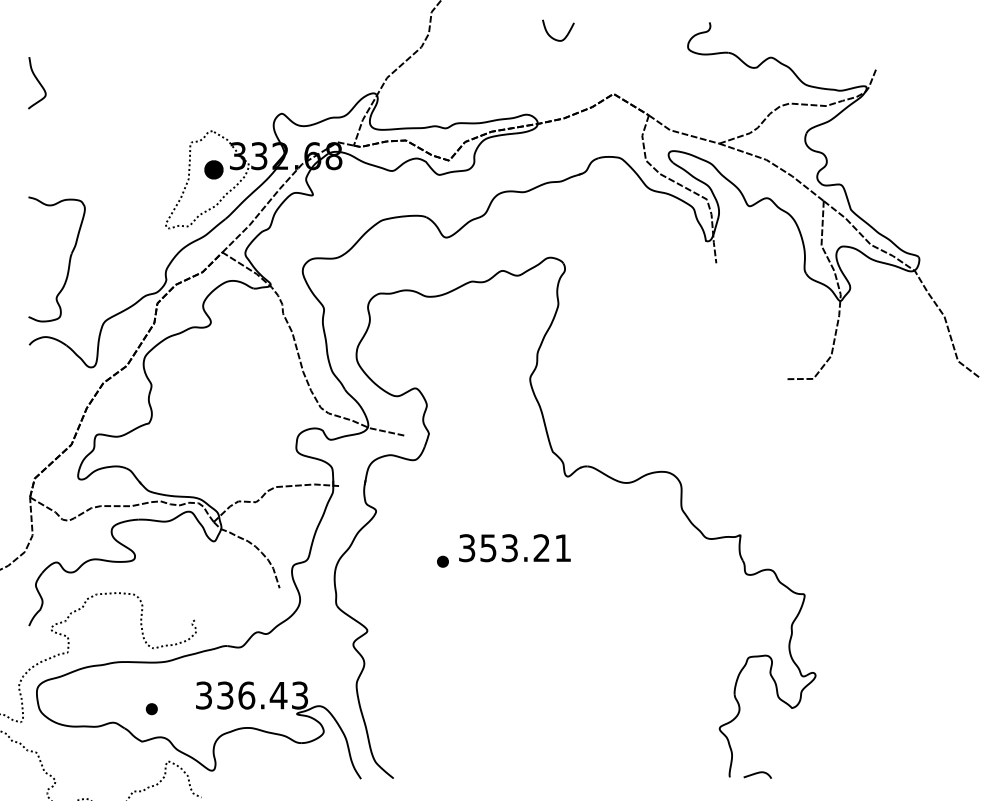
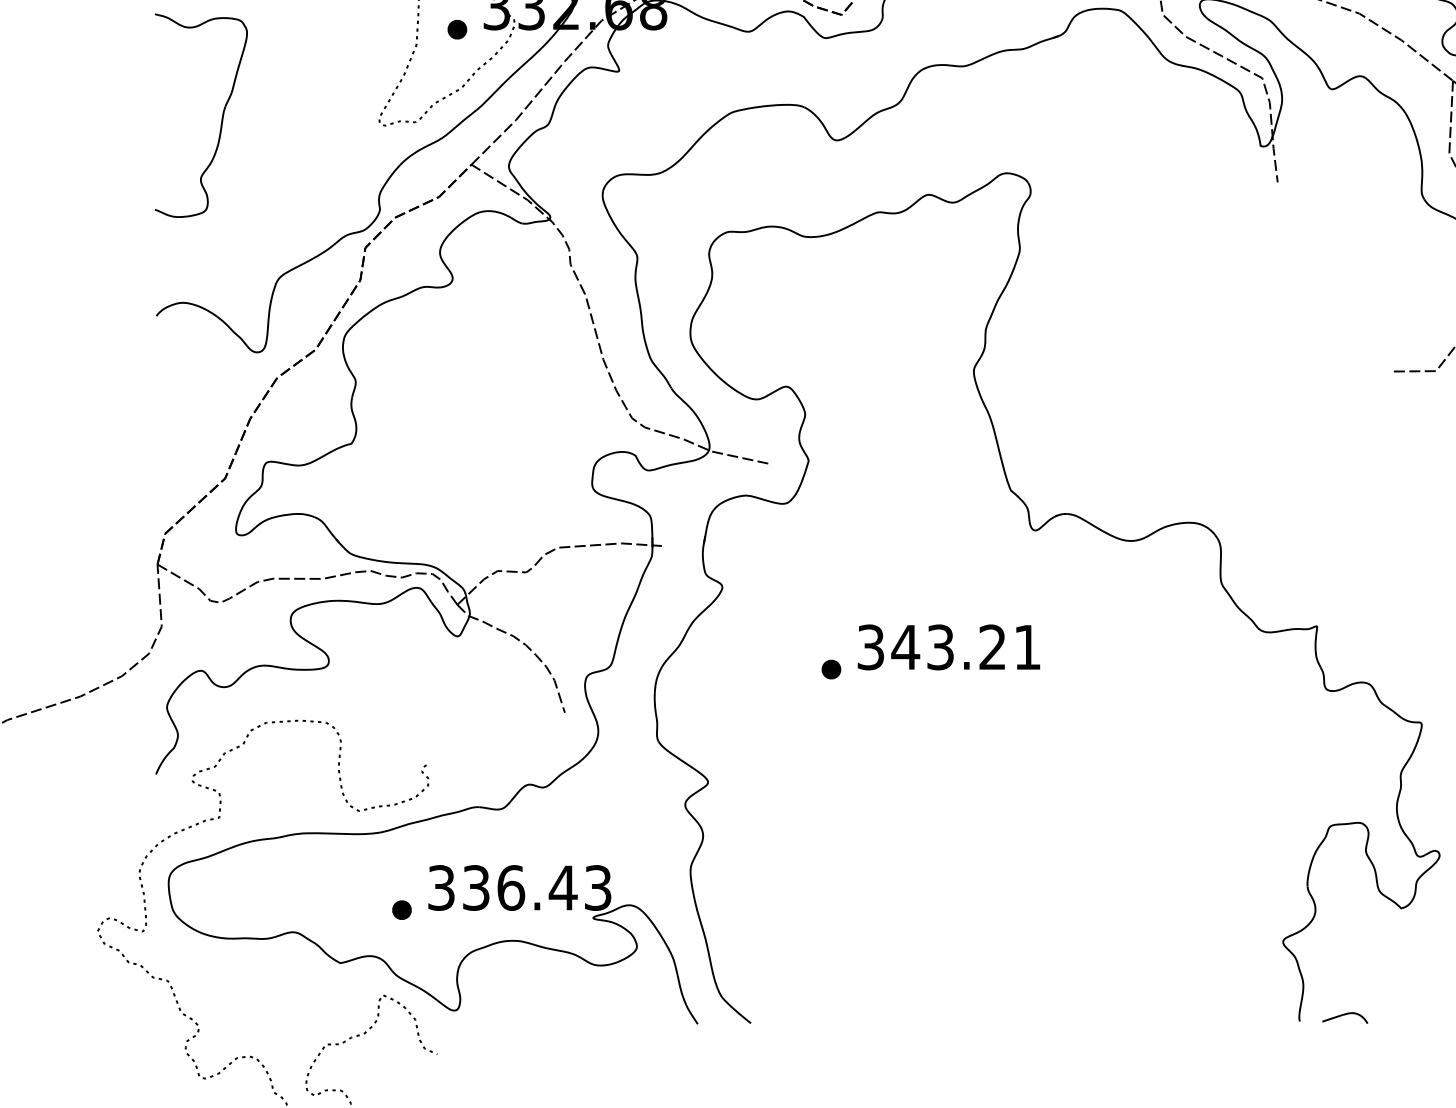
part: (213, 169) -> (456, 29), size x0.62
part: (68, 262) -> (220, 120), moved
text: (488, 548) -> (905, 647), 353.21 -> 343.21
part: (151, 709) -> (401, 910), moved

